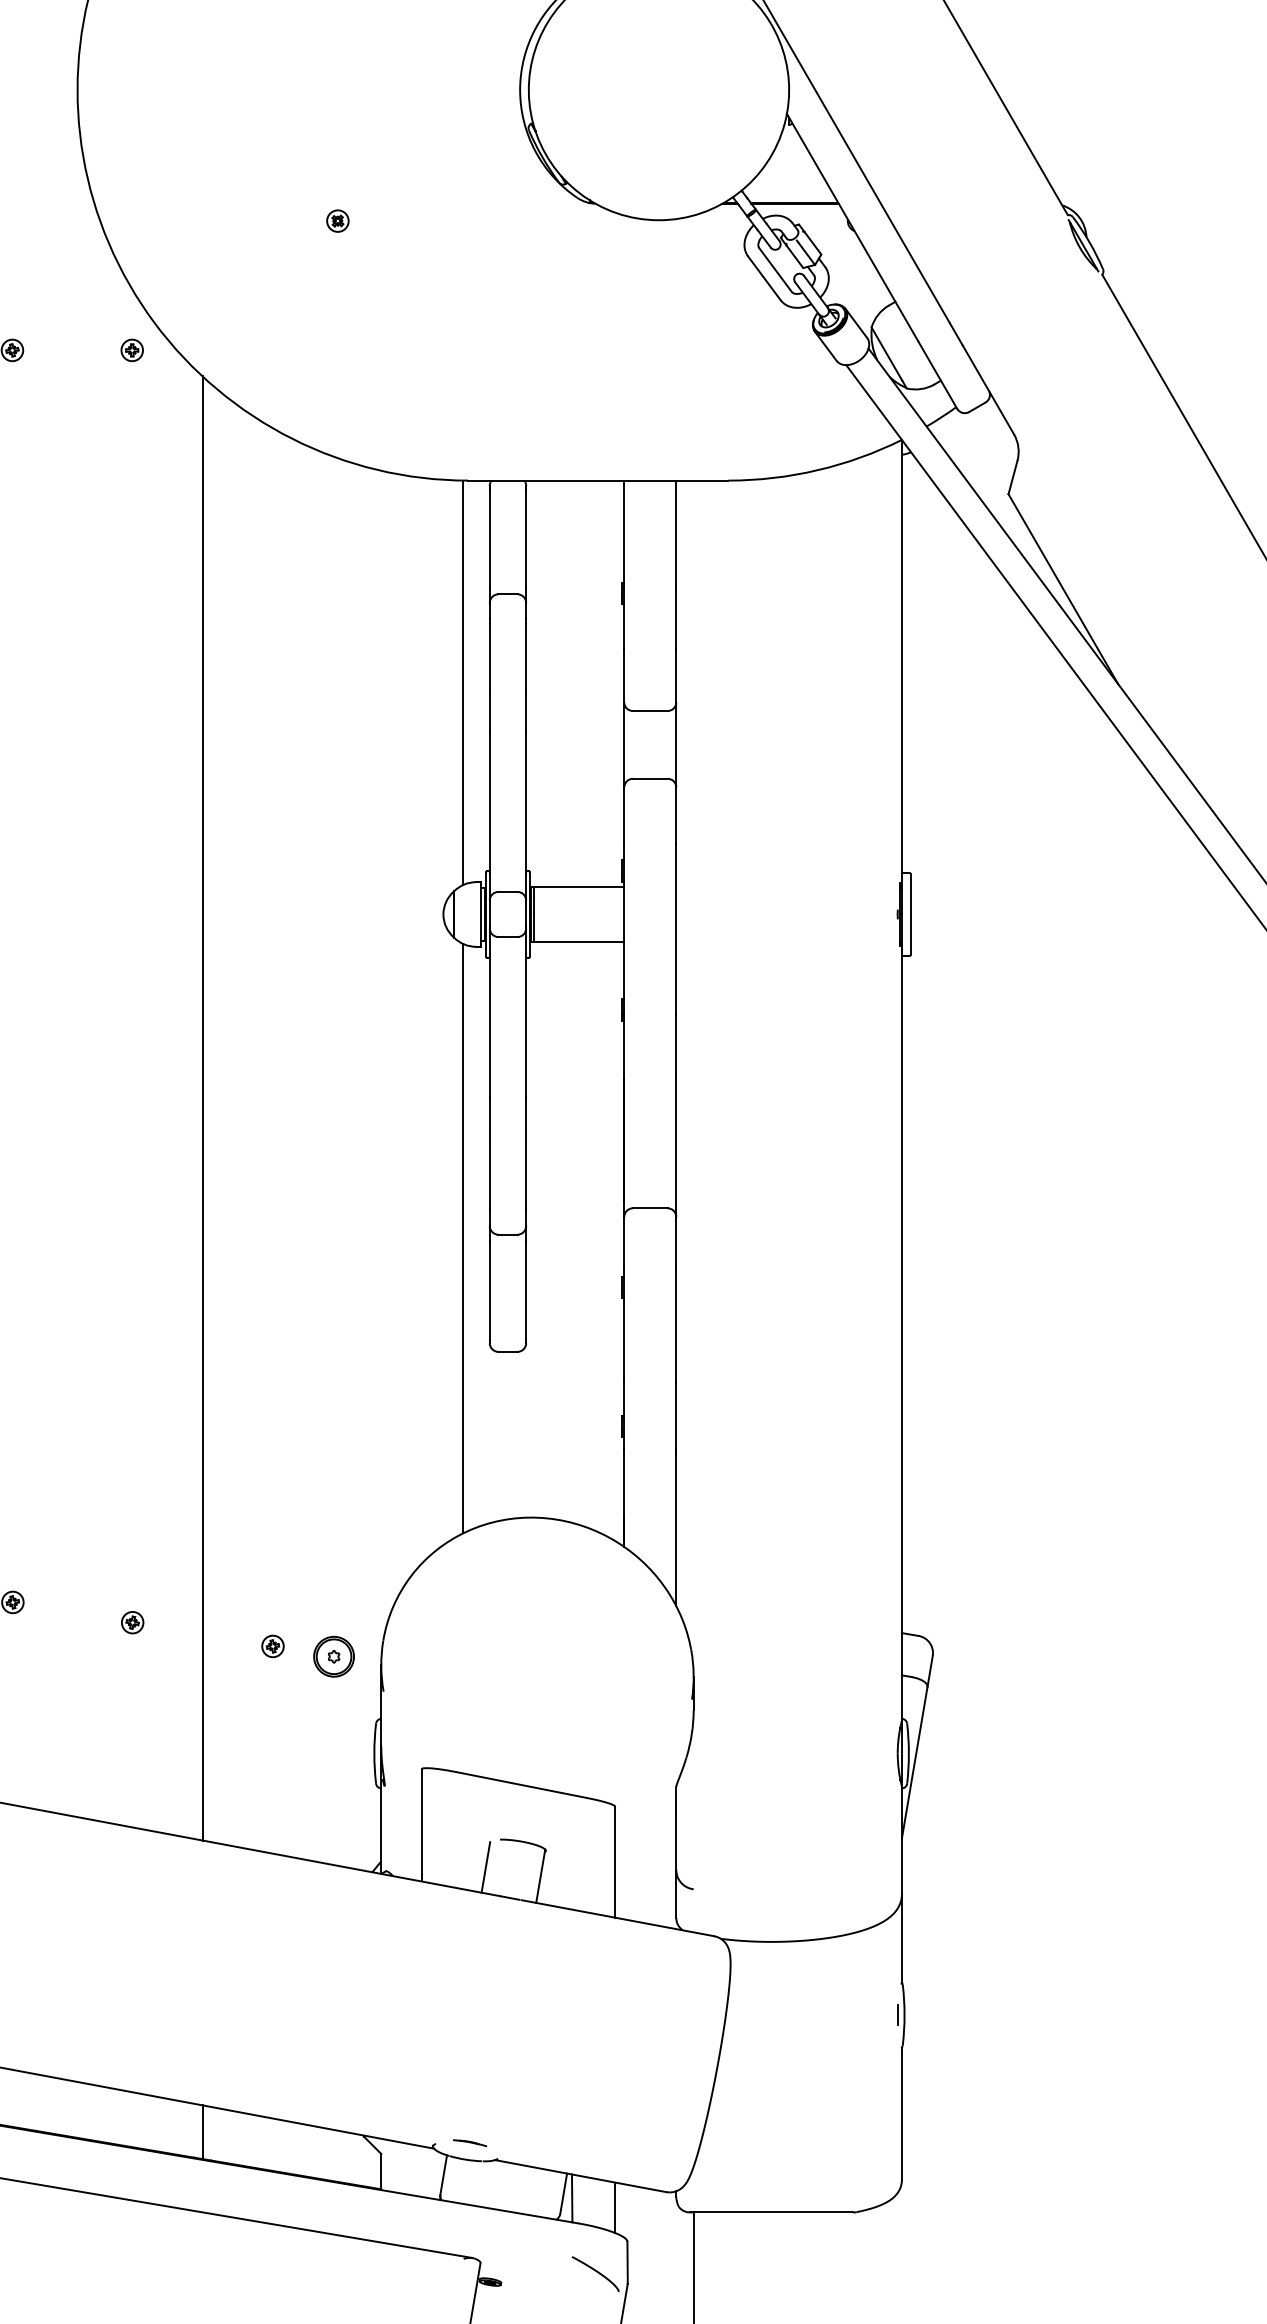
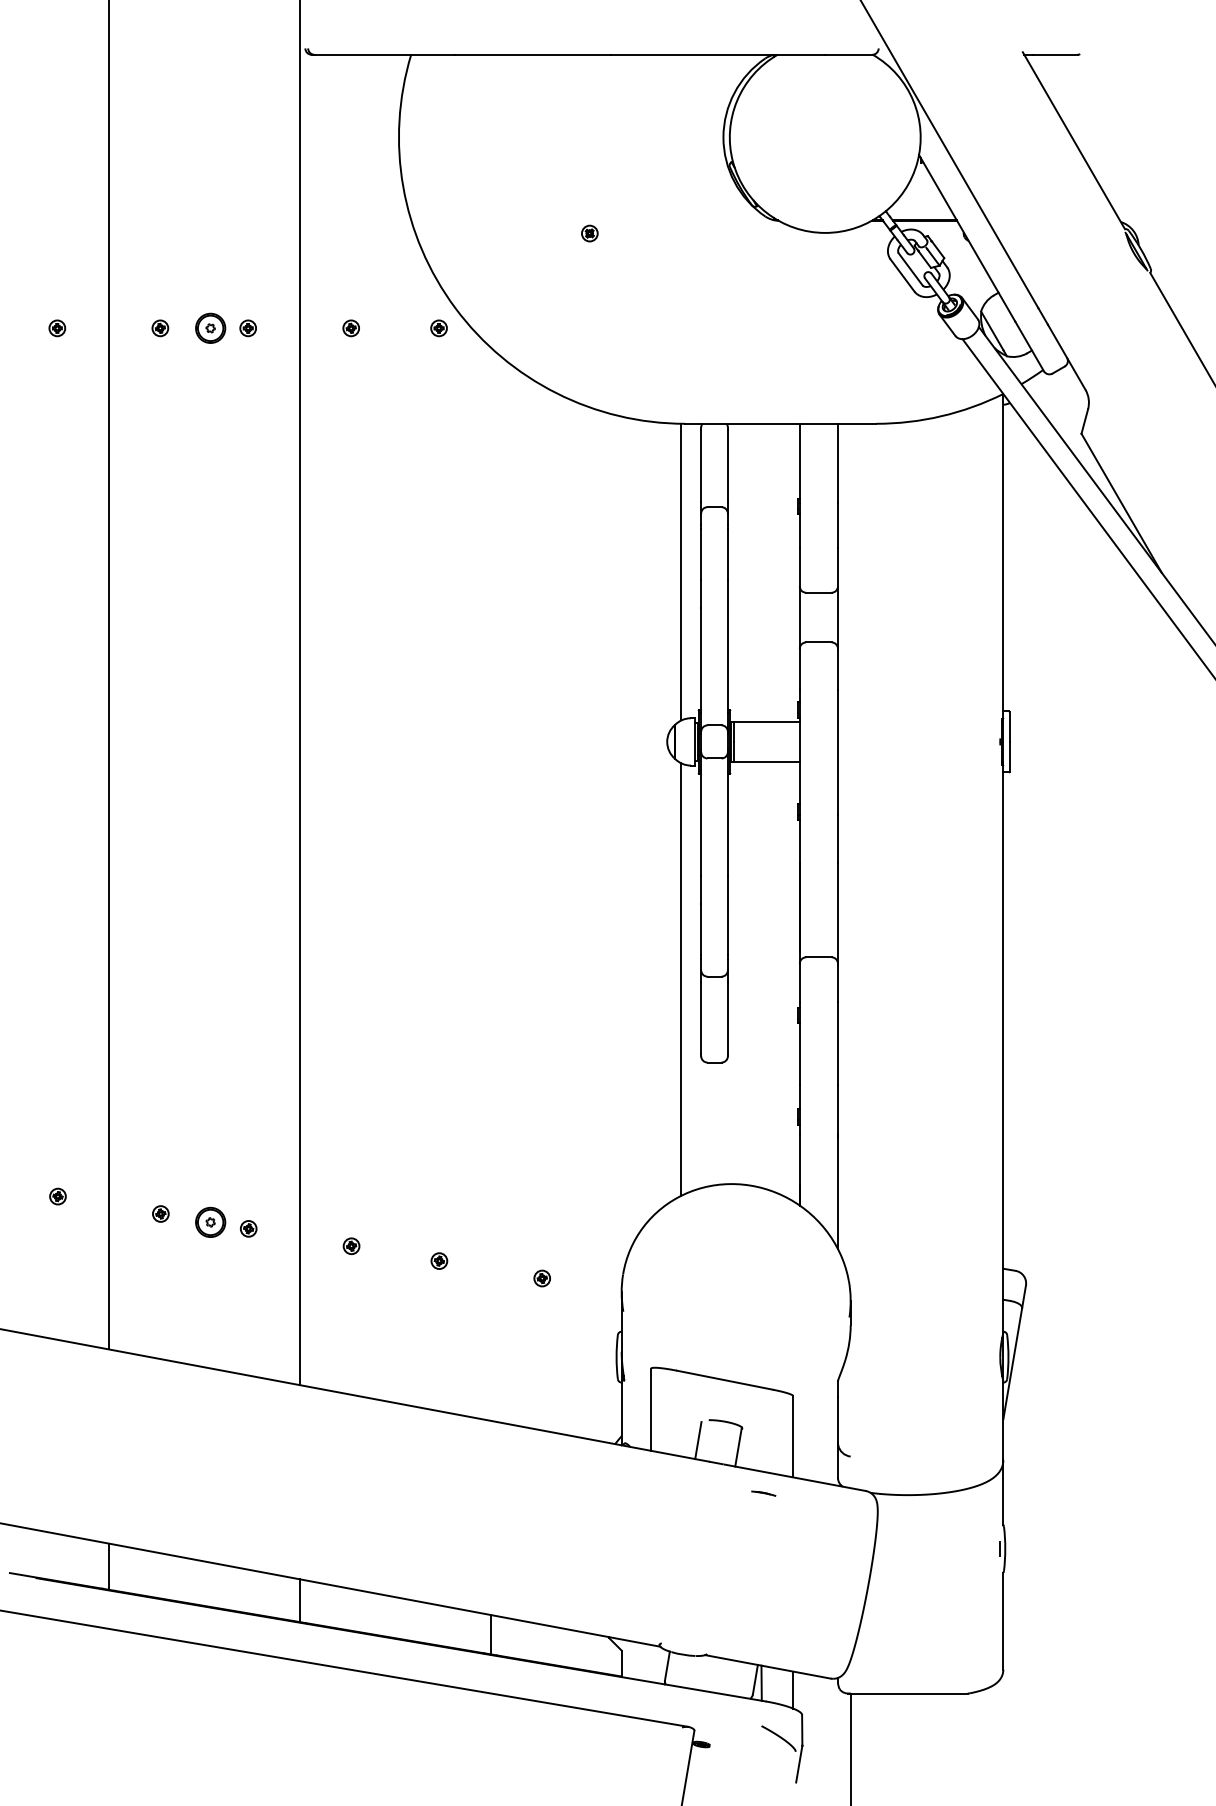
line: (202, 1107) -> (490, 883), removed
part: (333, 1655) -> (586, 1285), removed
line: (469, 2142) -> (763, 1493), moved

